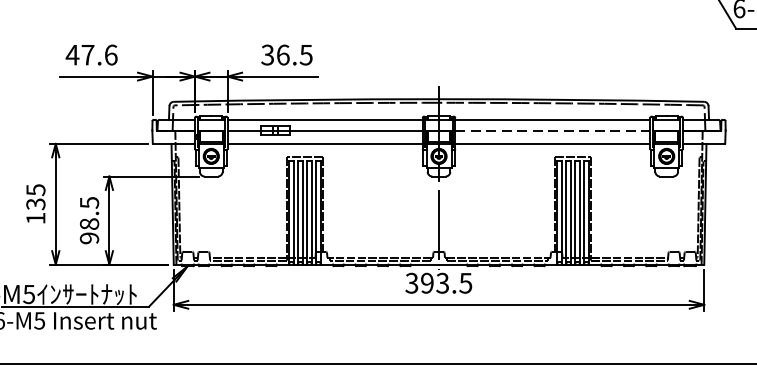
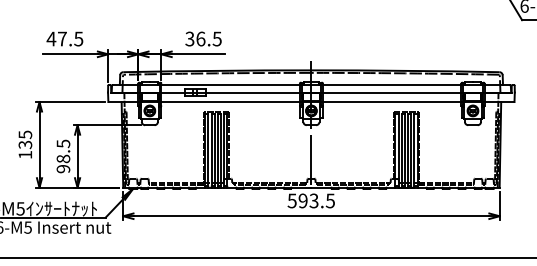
text: (110, 54) -> (78, 38), 47.6 -> 47.5
line: (553, 130) -> (392, 92), dashed -> solid
text: (412, 282) -> (292, 200), 393.5 -> 593.5

